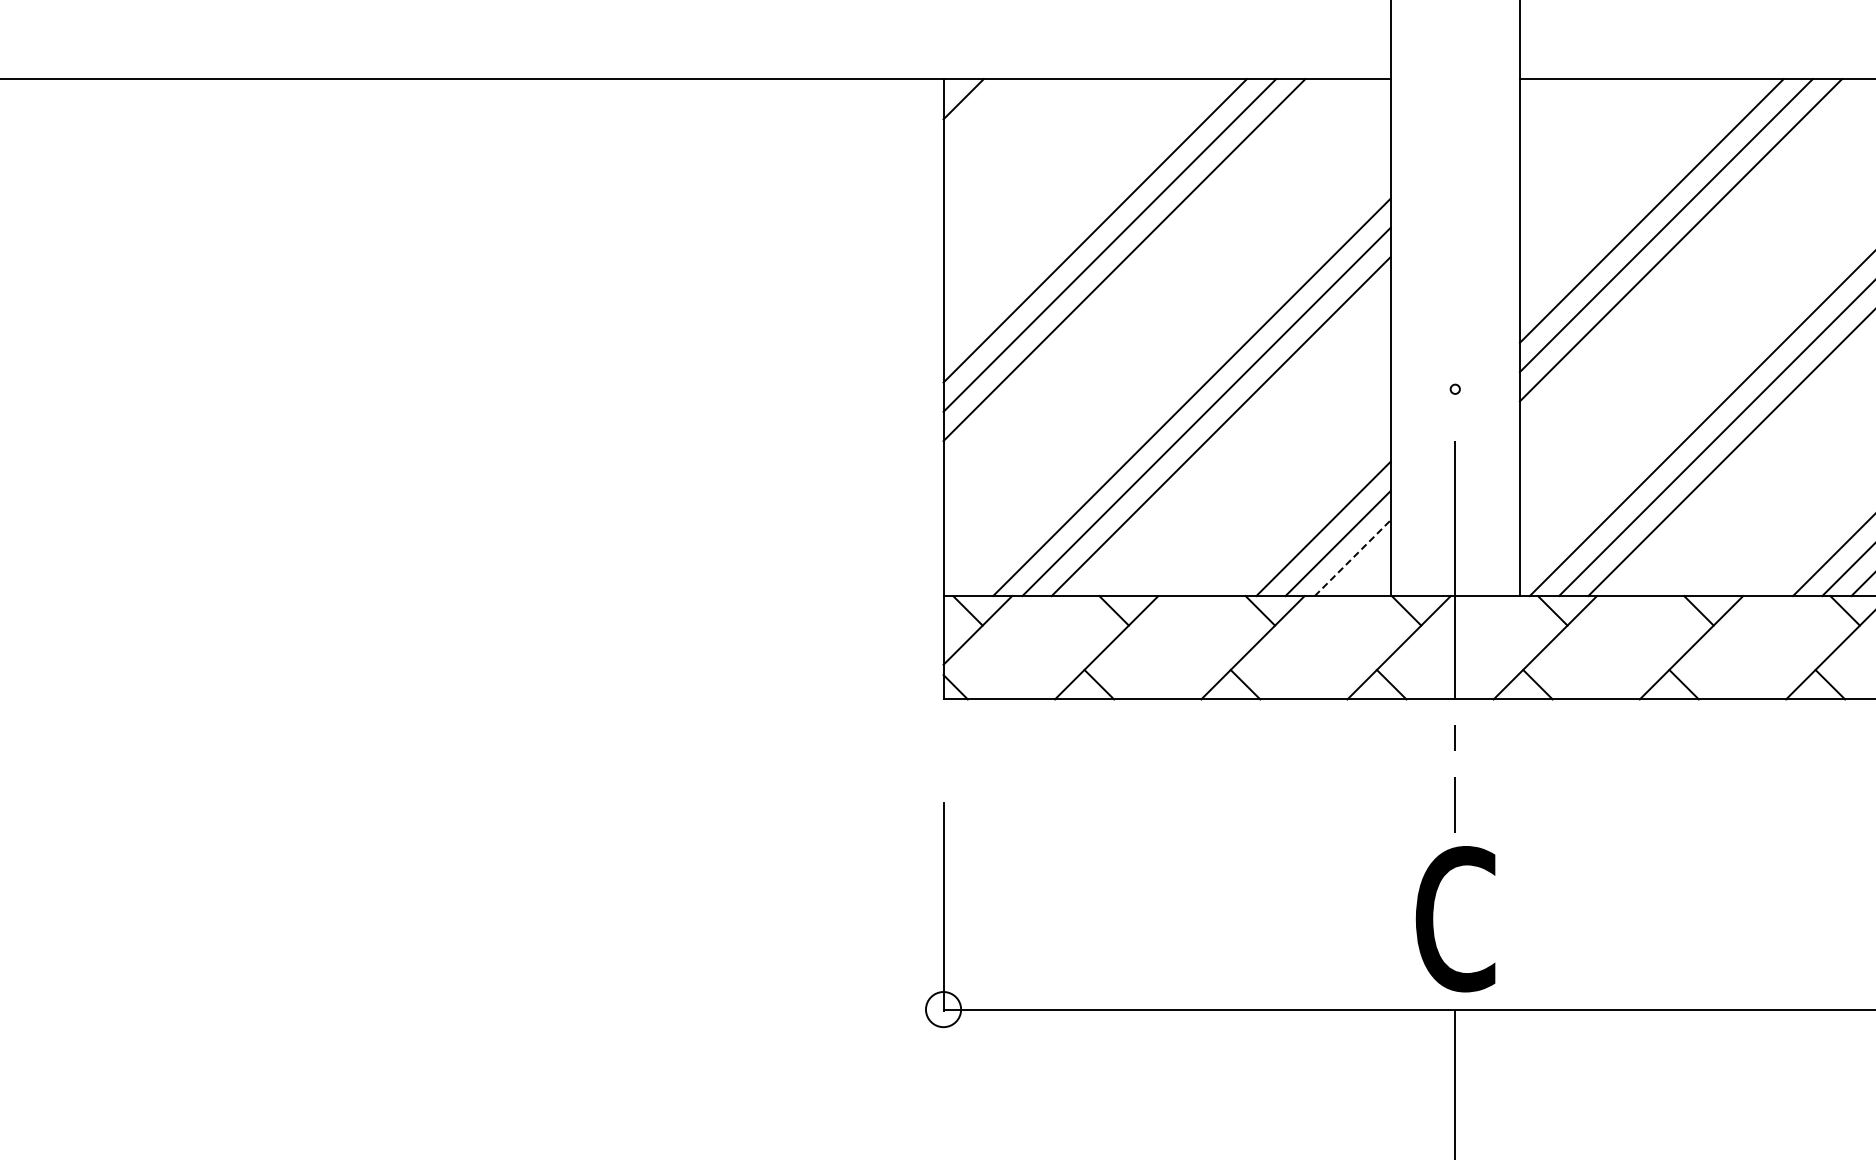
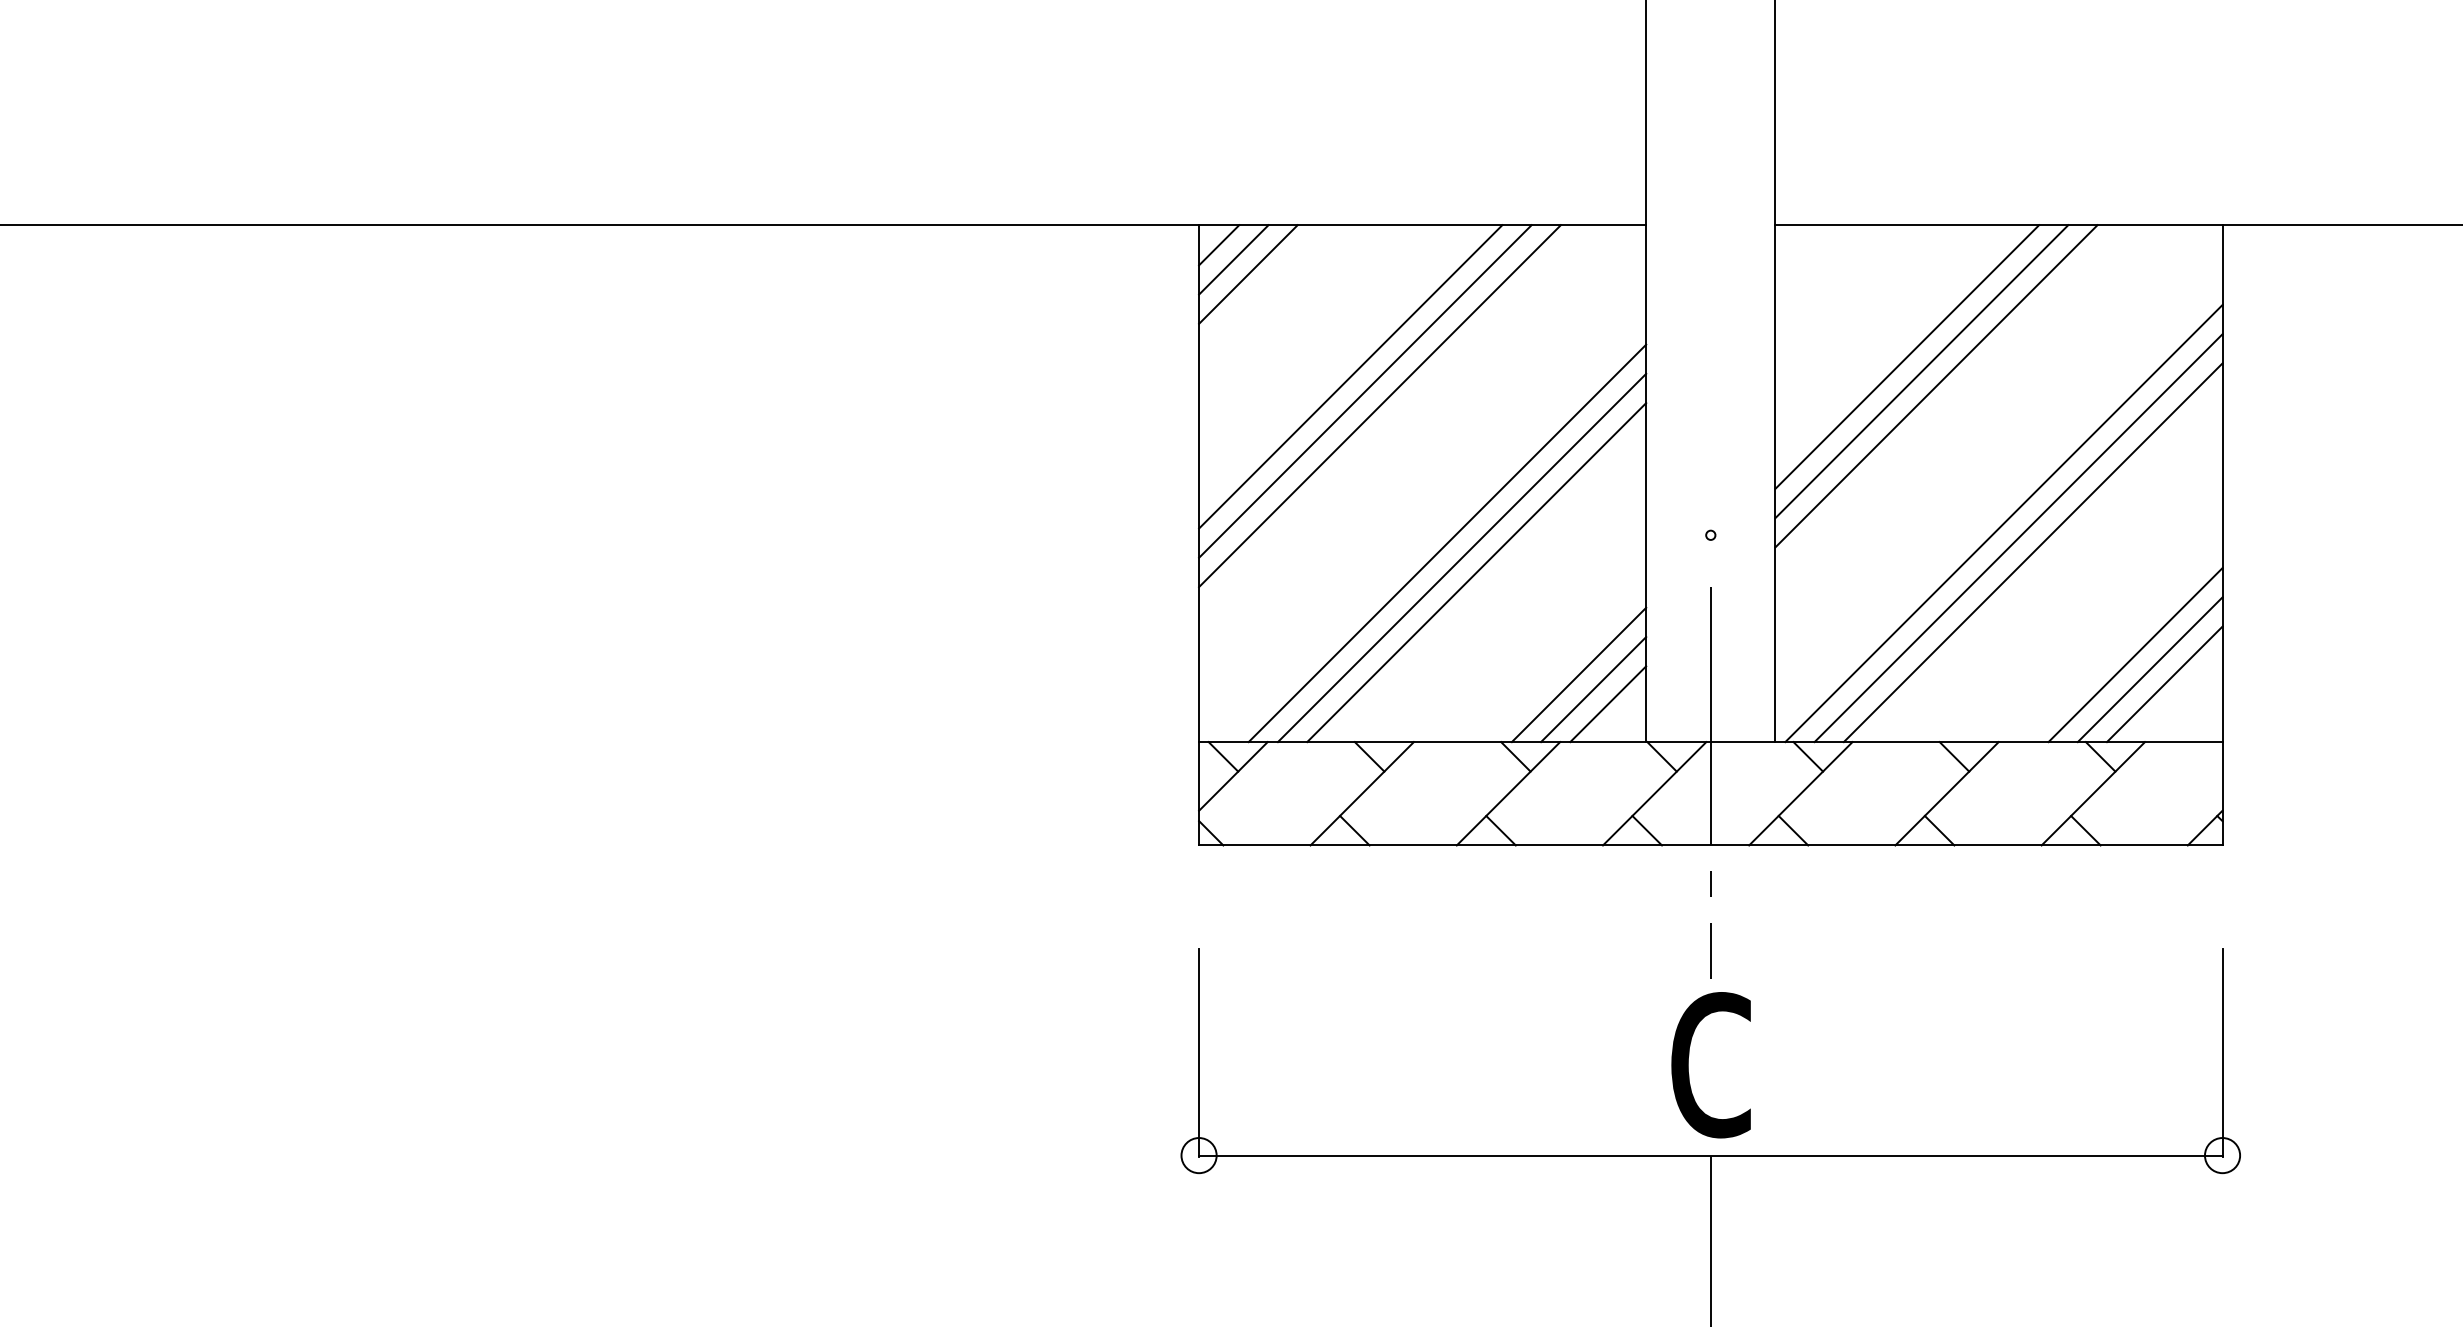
line: (977, 113) -> (1233, 259), added
line: (992, 128) -> (1248, 274), added
line: (1352, 558) -> (1608, 704), dashed -> solid

